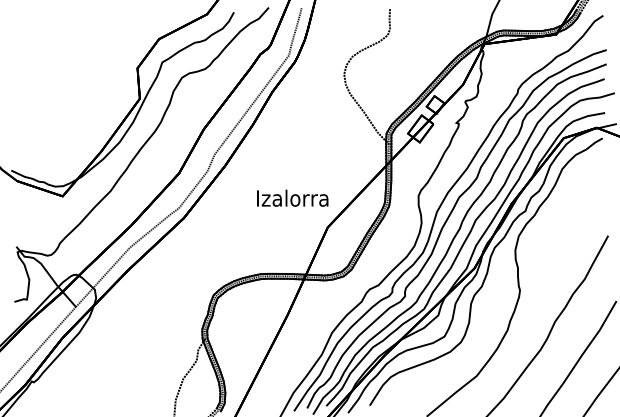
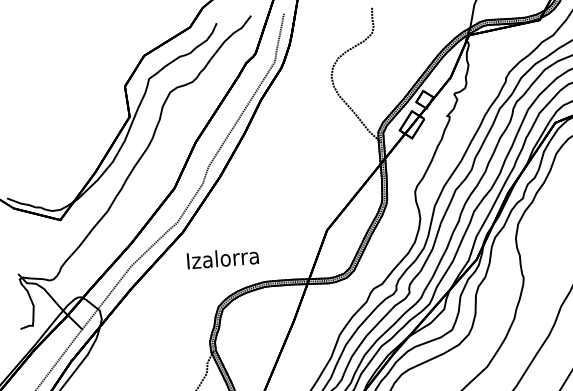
text: (292, 197) -> (222, 257), moved

